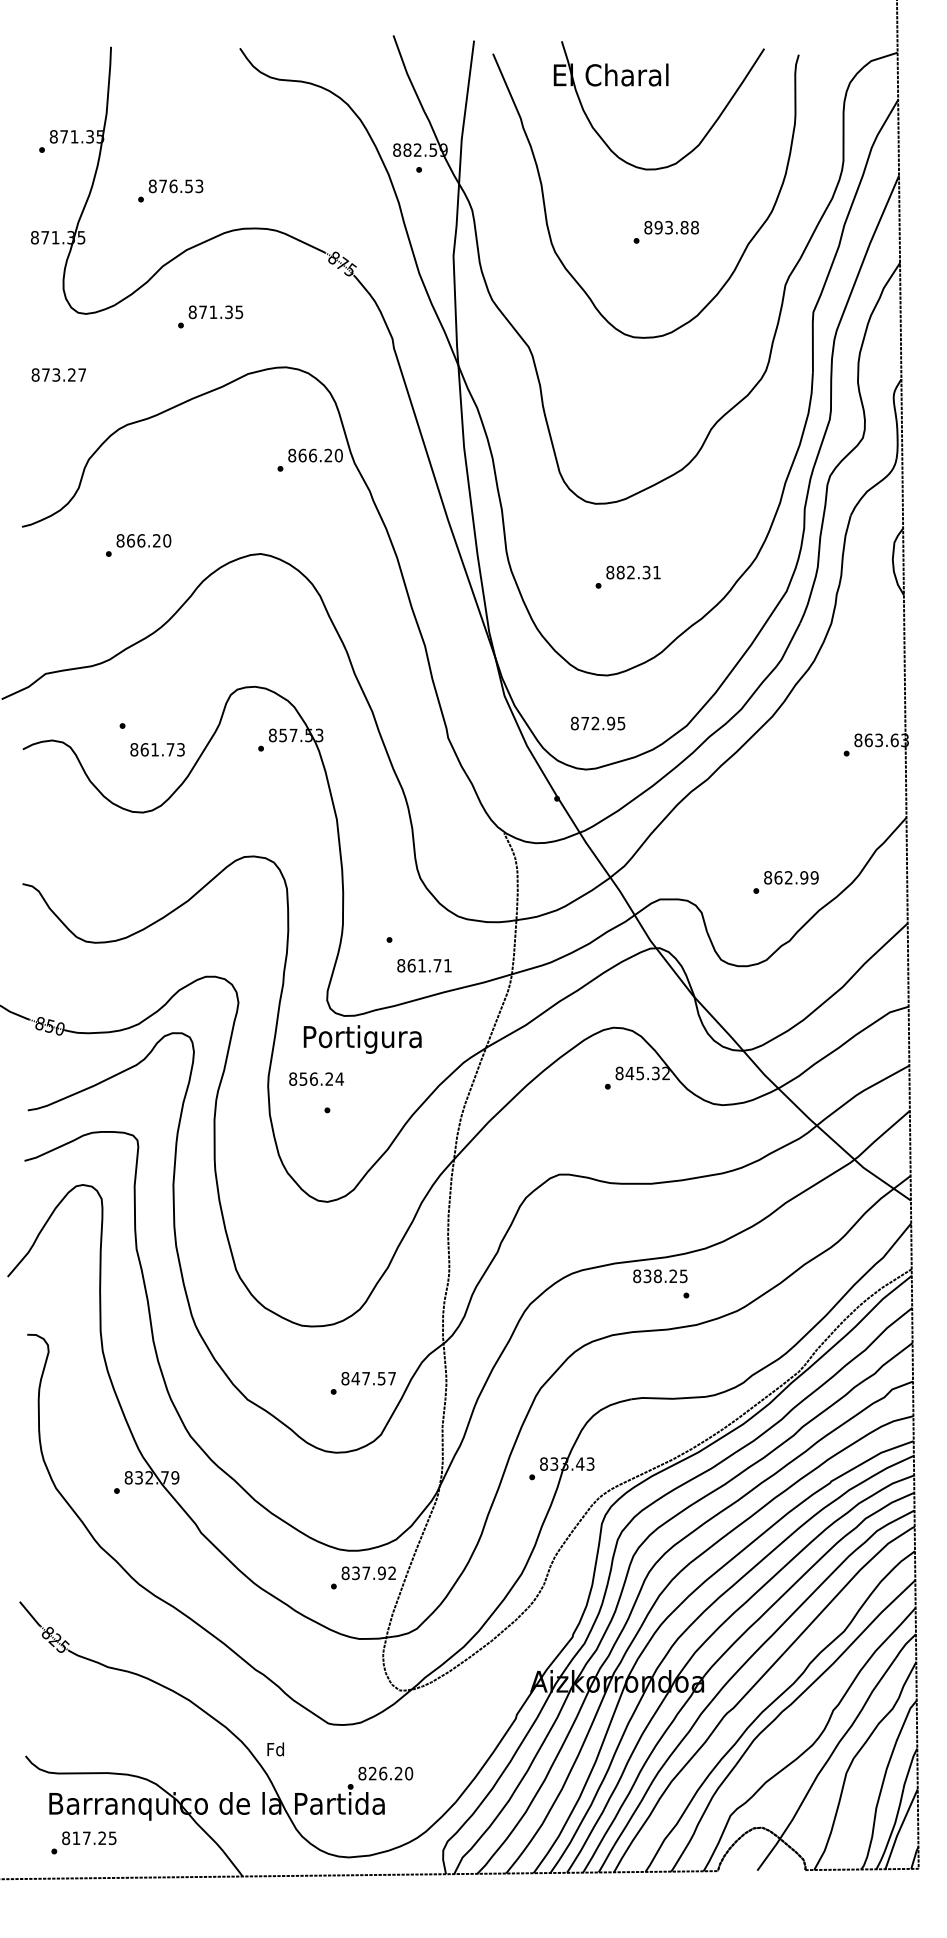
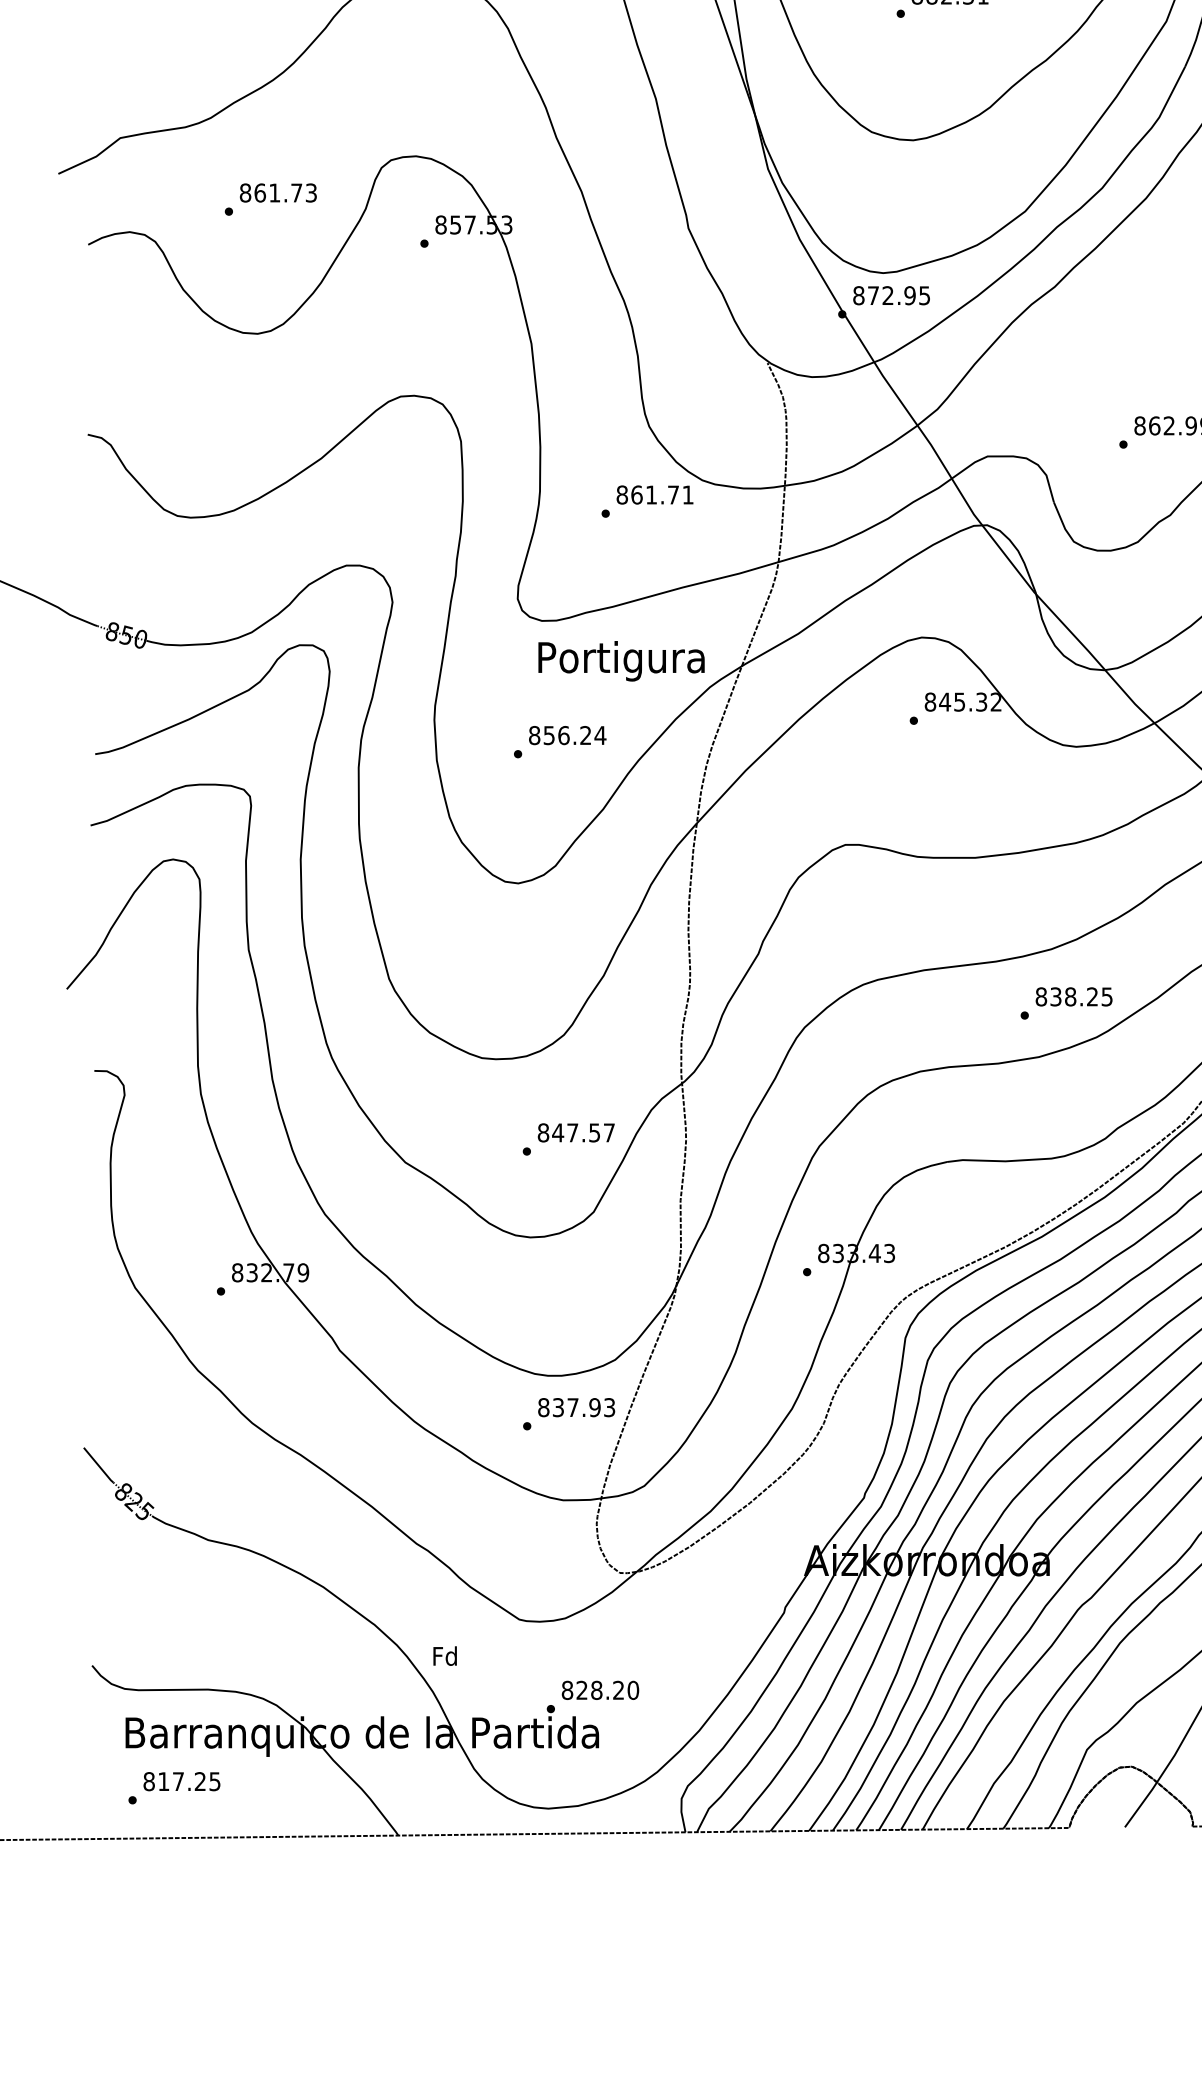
text: (597, 723) -> (890, 295), moved
text: (157, 749) -> (278, 192), moved
text: (424, 965) -> (655, 494), moved
text: (362, 1039) -> (621, 661), moved
text: (316, 1078) -> (567, 734), moved
text: (660, 1276) -> (1074, 997), moved
text: (392, 1573) -> (609, 1407), 837.92 -> 837.93
text: (383, 1773) -> (597, 1690), 826.20 -> 828.20

